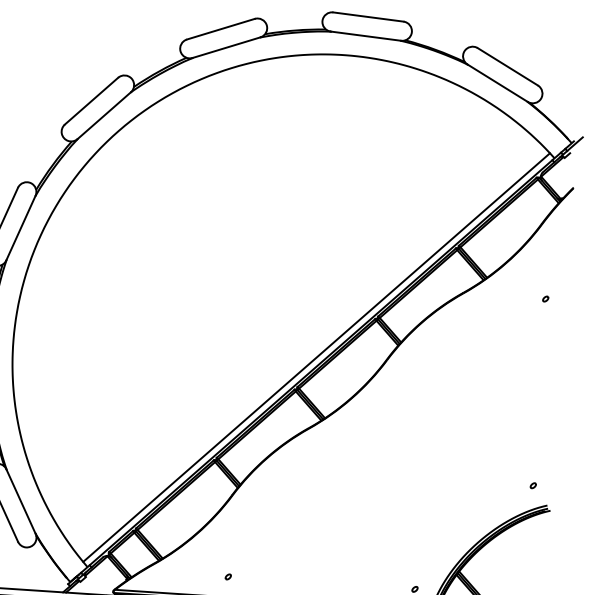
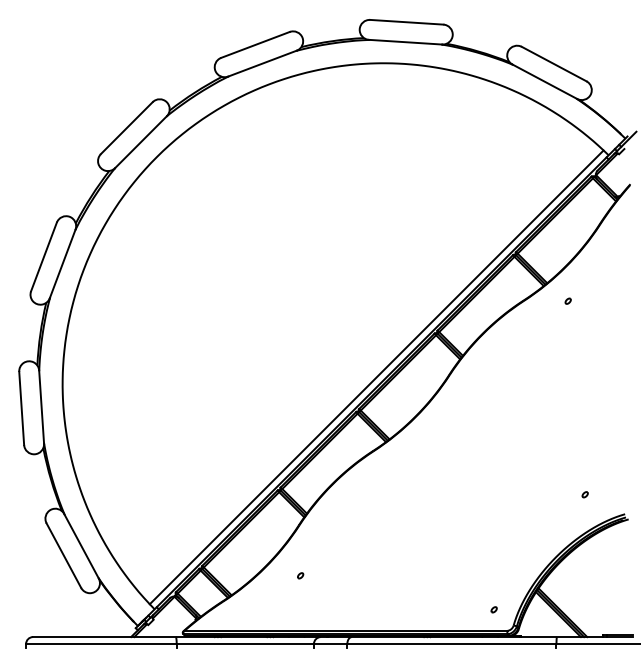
part: (545, 298) -> (567, 300), moved
part: (532, 485) -> (584, 494), moved
part: (228, 576) -> (300, 575), moved

